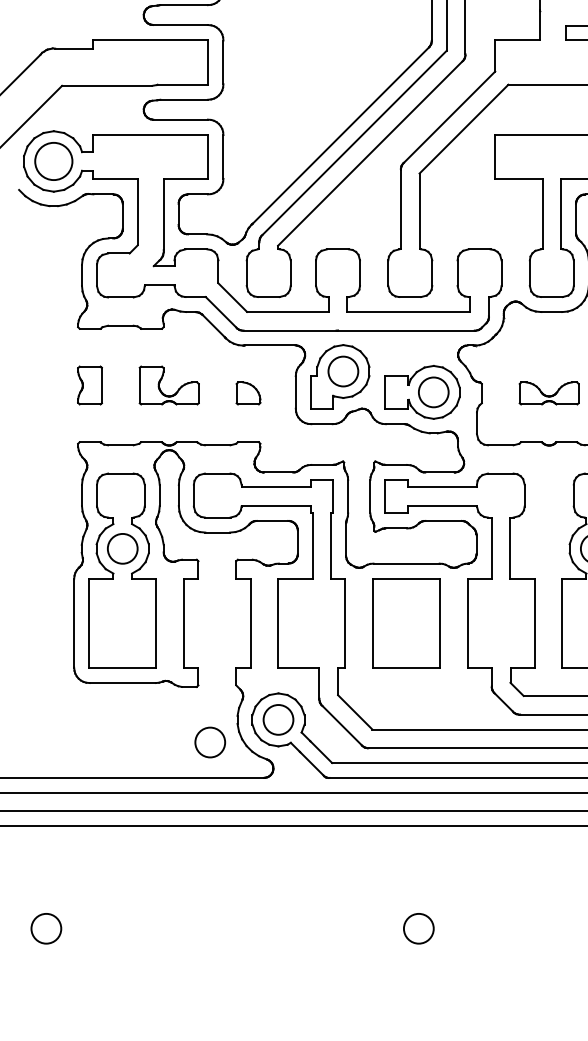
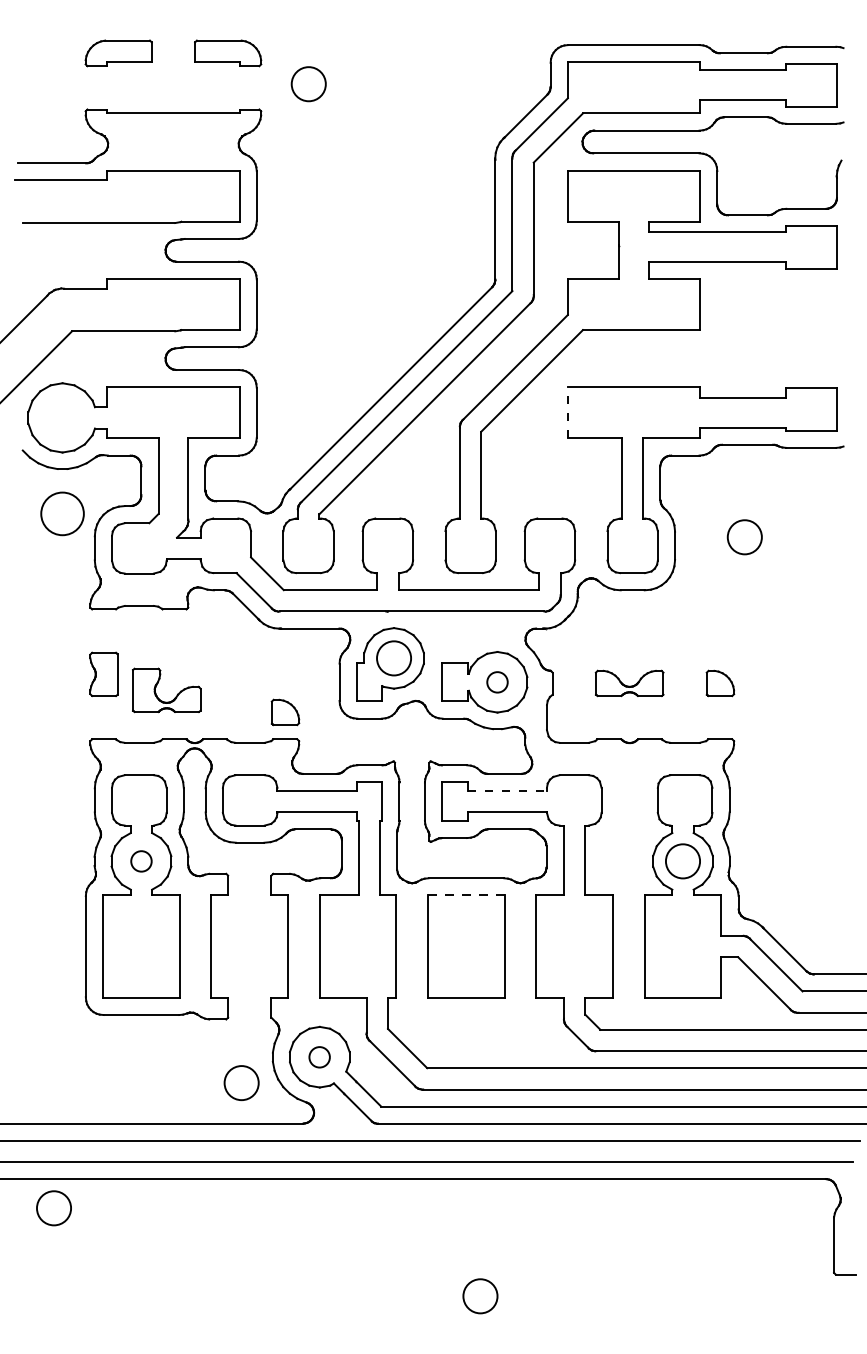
line: (494, 156) -> (567, 412), solid -> dashed
circle: (53, 161) -> (62, 513), moved
part: (160, 387) -> (156, 692), moved
circle: (433, 392) -> (497, 682), size x0.6
part: (248, 393) -> (285, 712), moved
line: (442, 487) -> (507, 791), solid -> dashed
circle: (122, 548) -> (141, 861), size x0.6
line: (406, 578) -> (466, 895), solid -> dashed
circle: (278, 720) -> (319, 1057), size x0.6
circle: (45, 928) -> (53, 1208), moved

